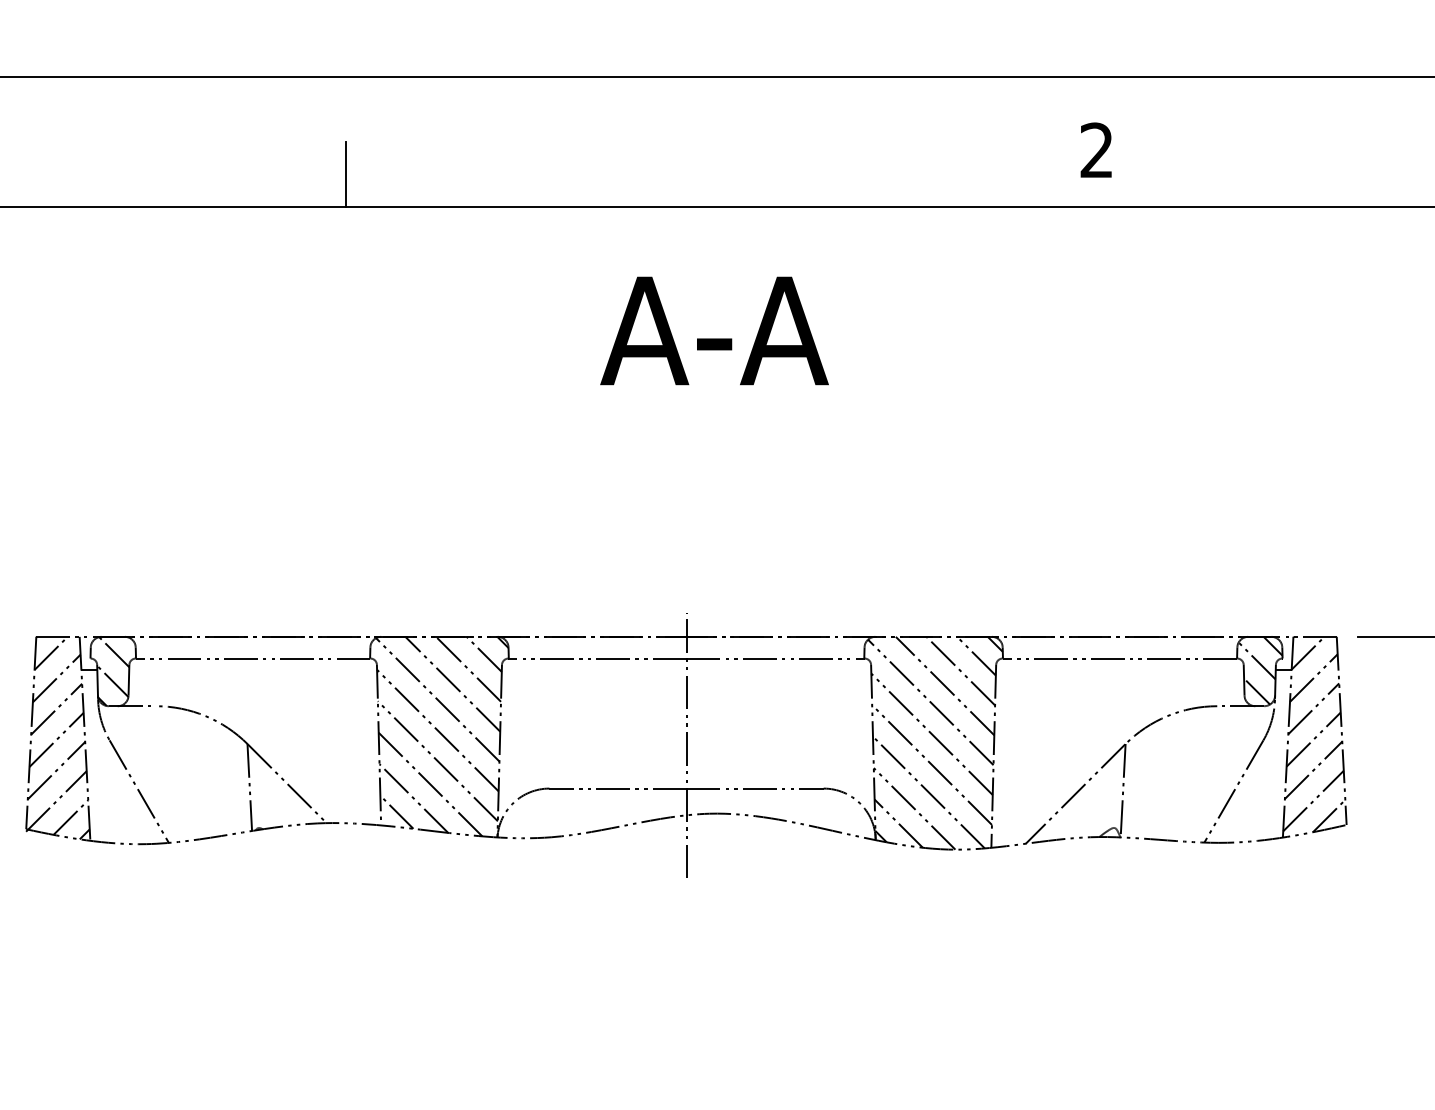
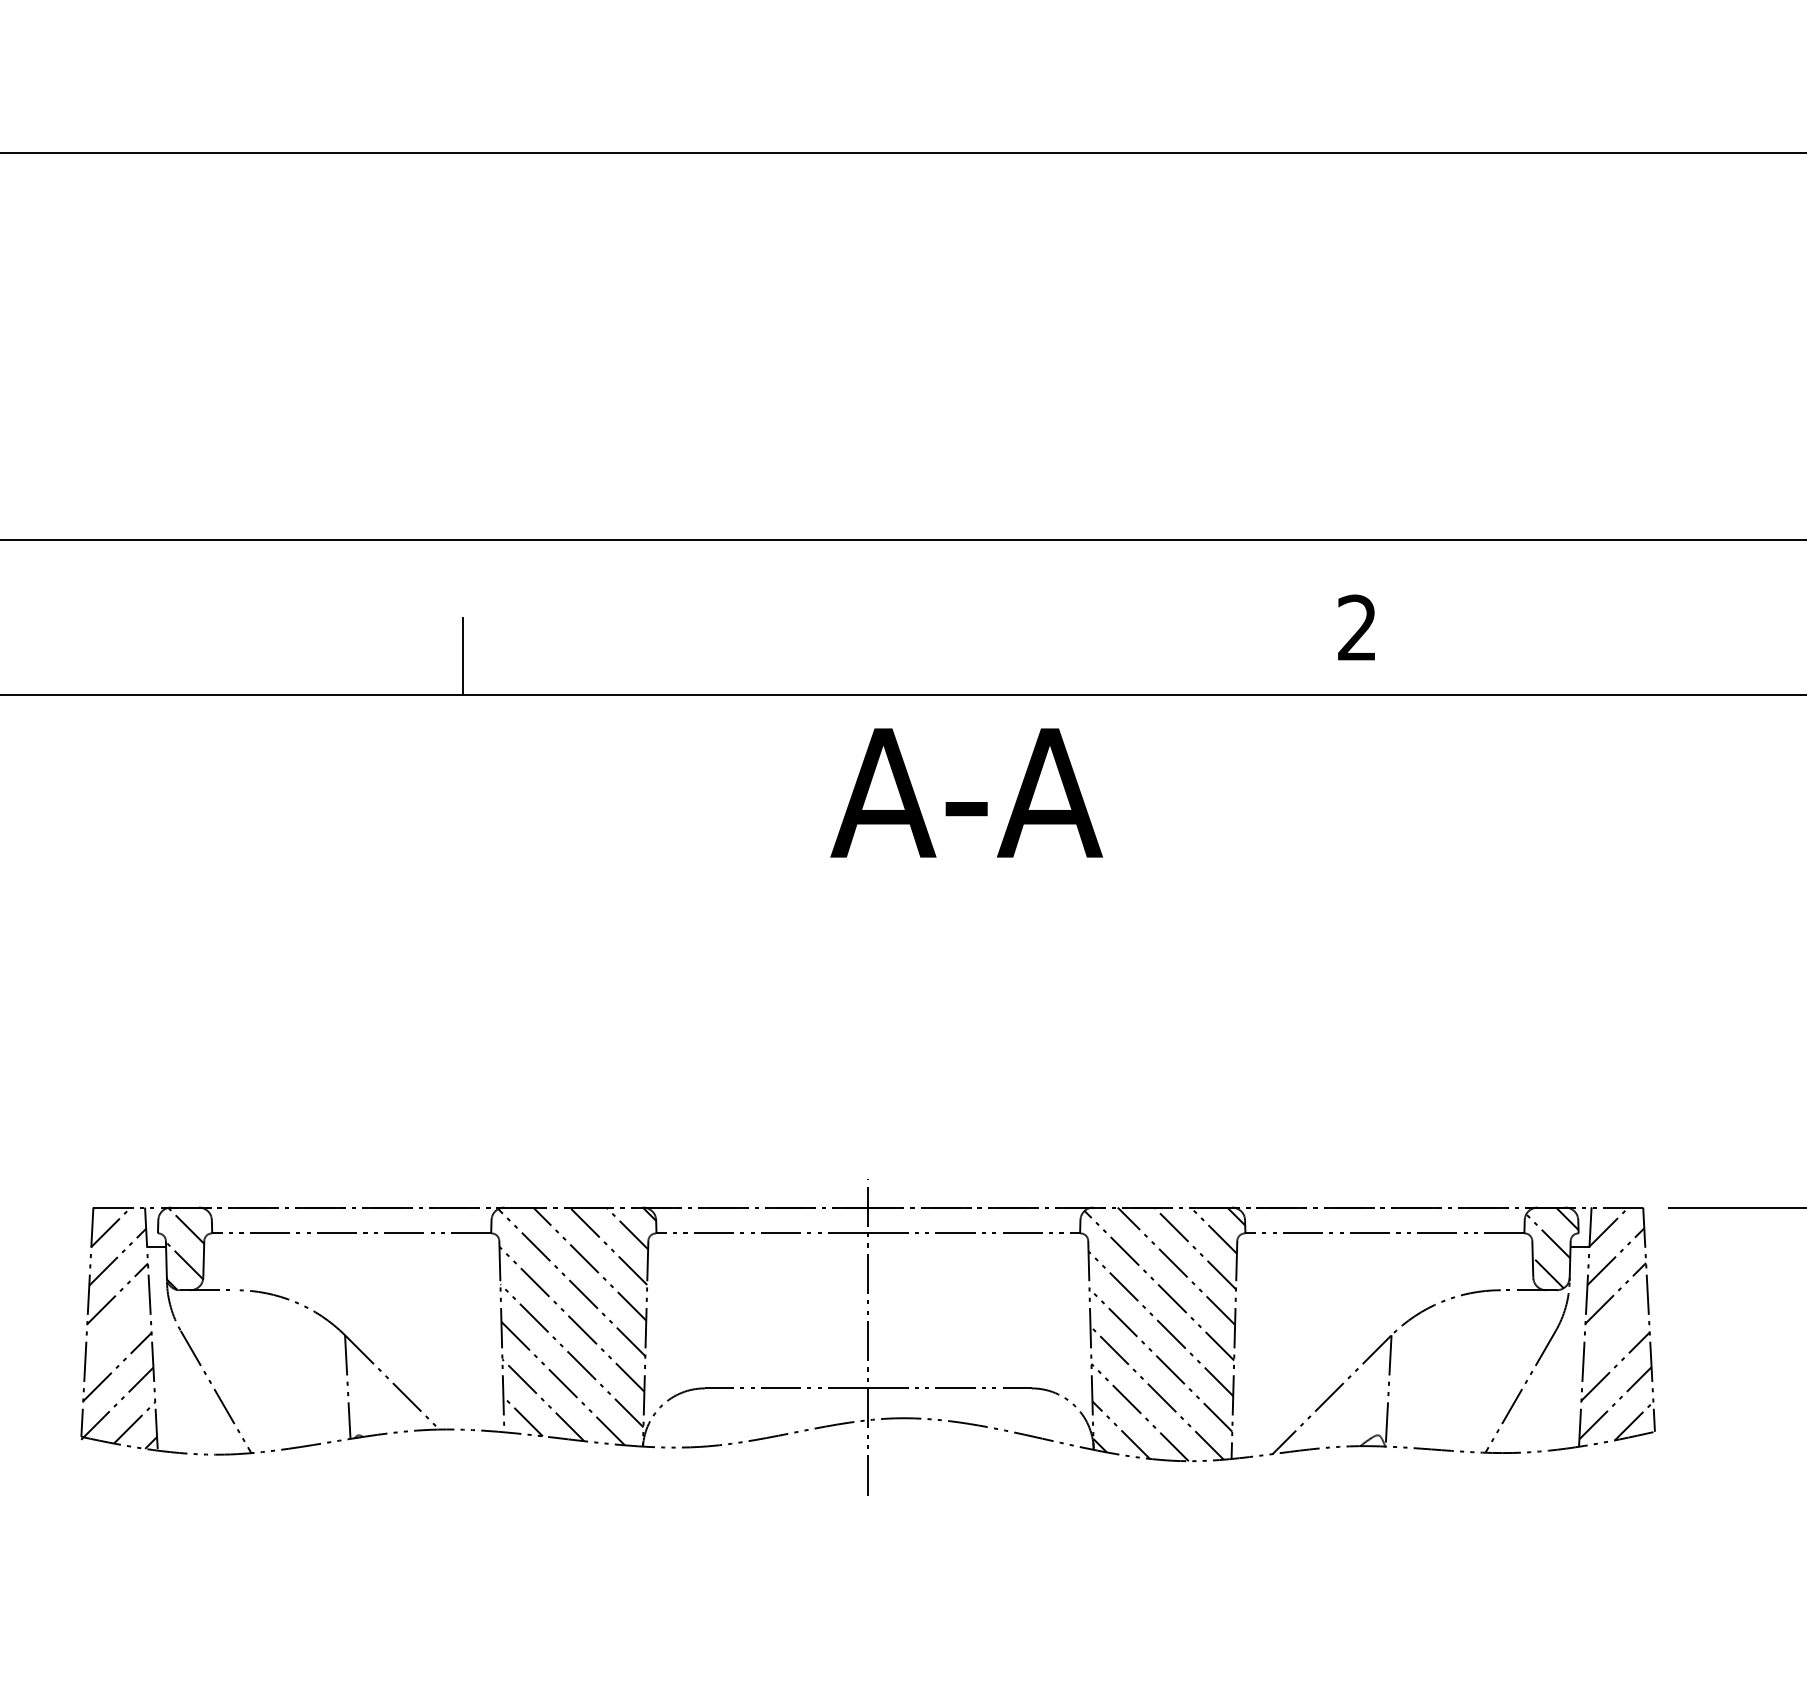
text: (714, 330) -> (966, 792), moved
line: (1313, 739) -> (1615, 1329), removed
line: (56, 740) -> (117, 1330), removed

